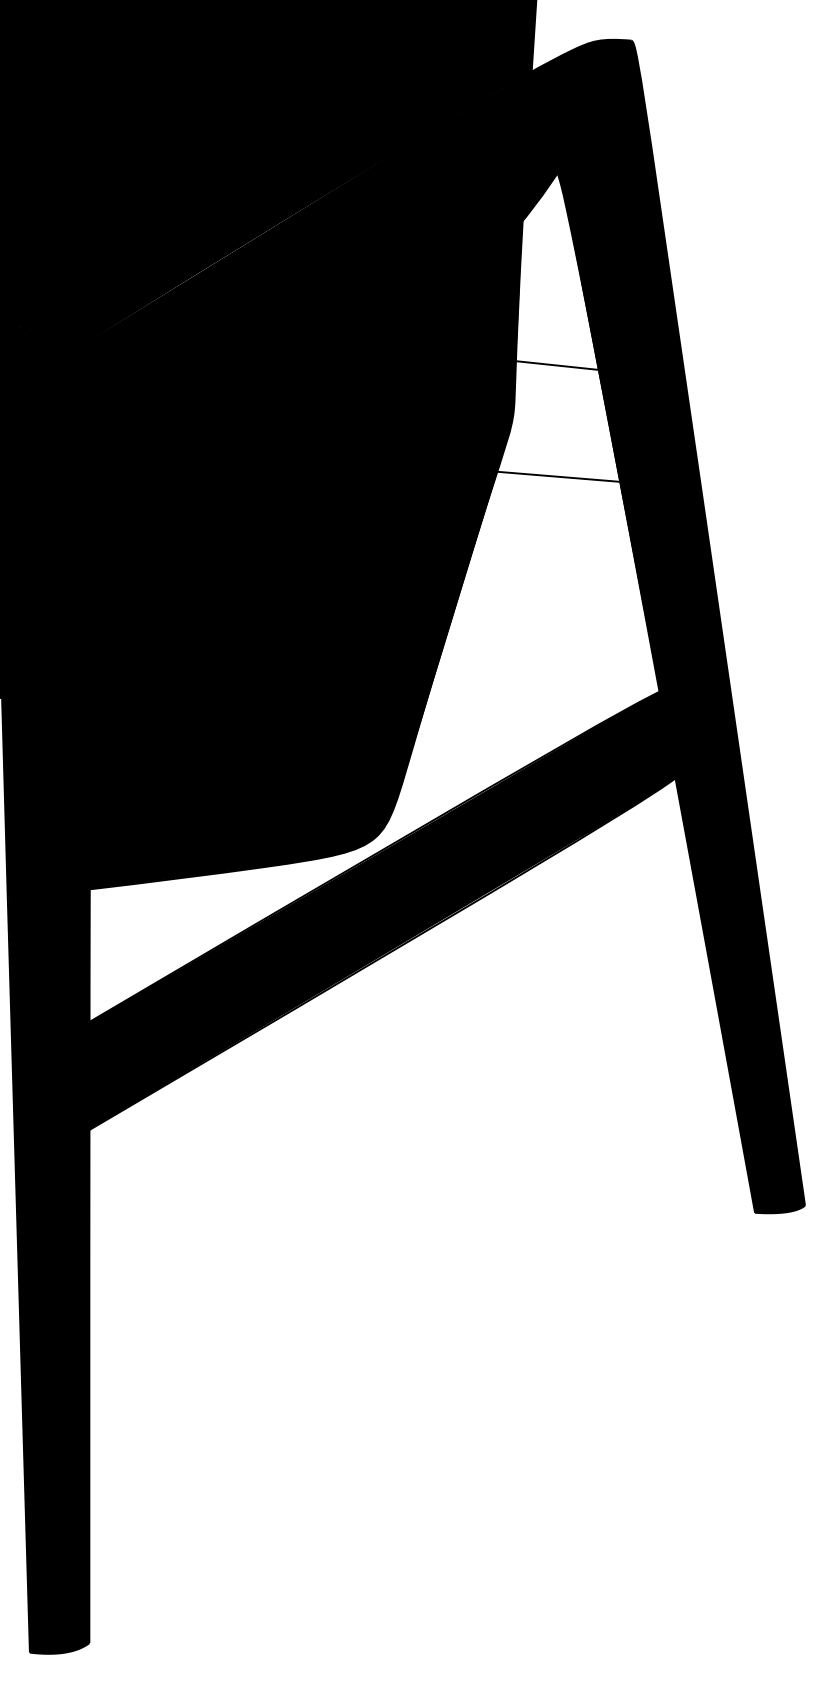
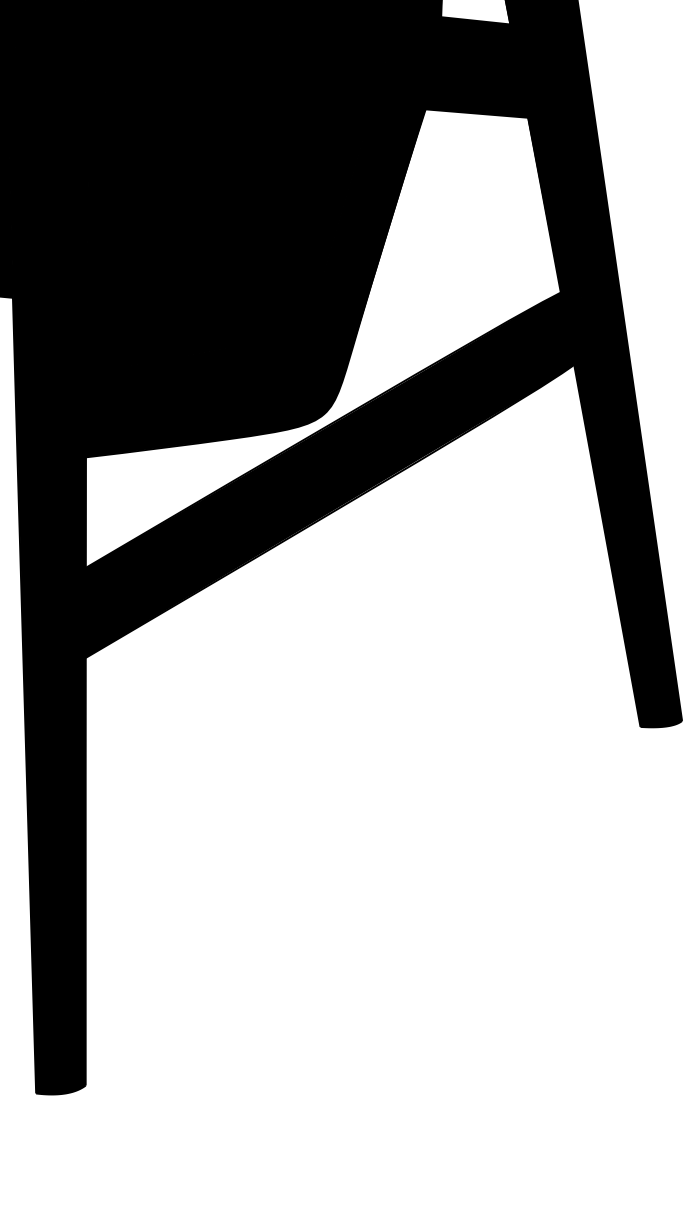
fill: (558, 421) -> (476, 67), added

